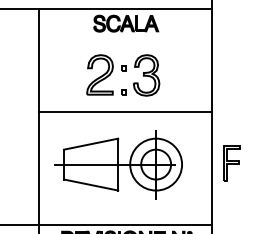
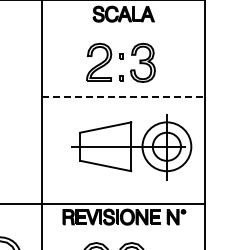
line: (125, 112) -> (123, 97), solid -> dashed
part: (232, 163) -> (223, 145), removed
part: (118, 165) -> (131, 147), moved

